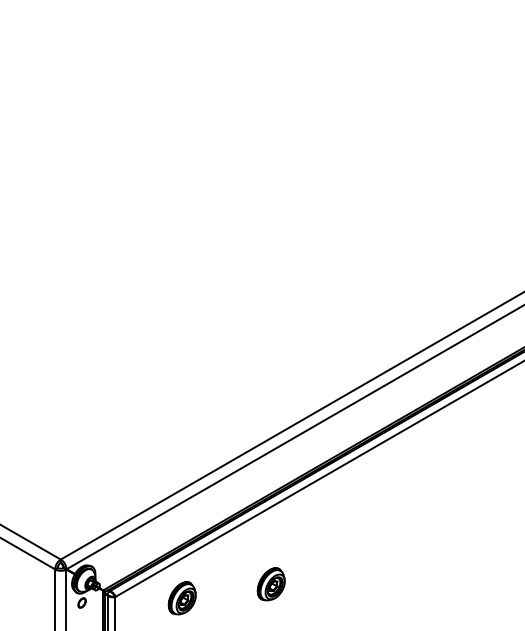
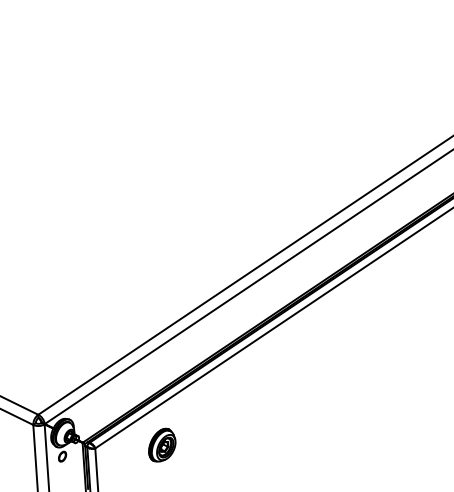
part: (270, 584) -> (249, 425), removed

